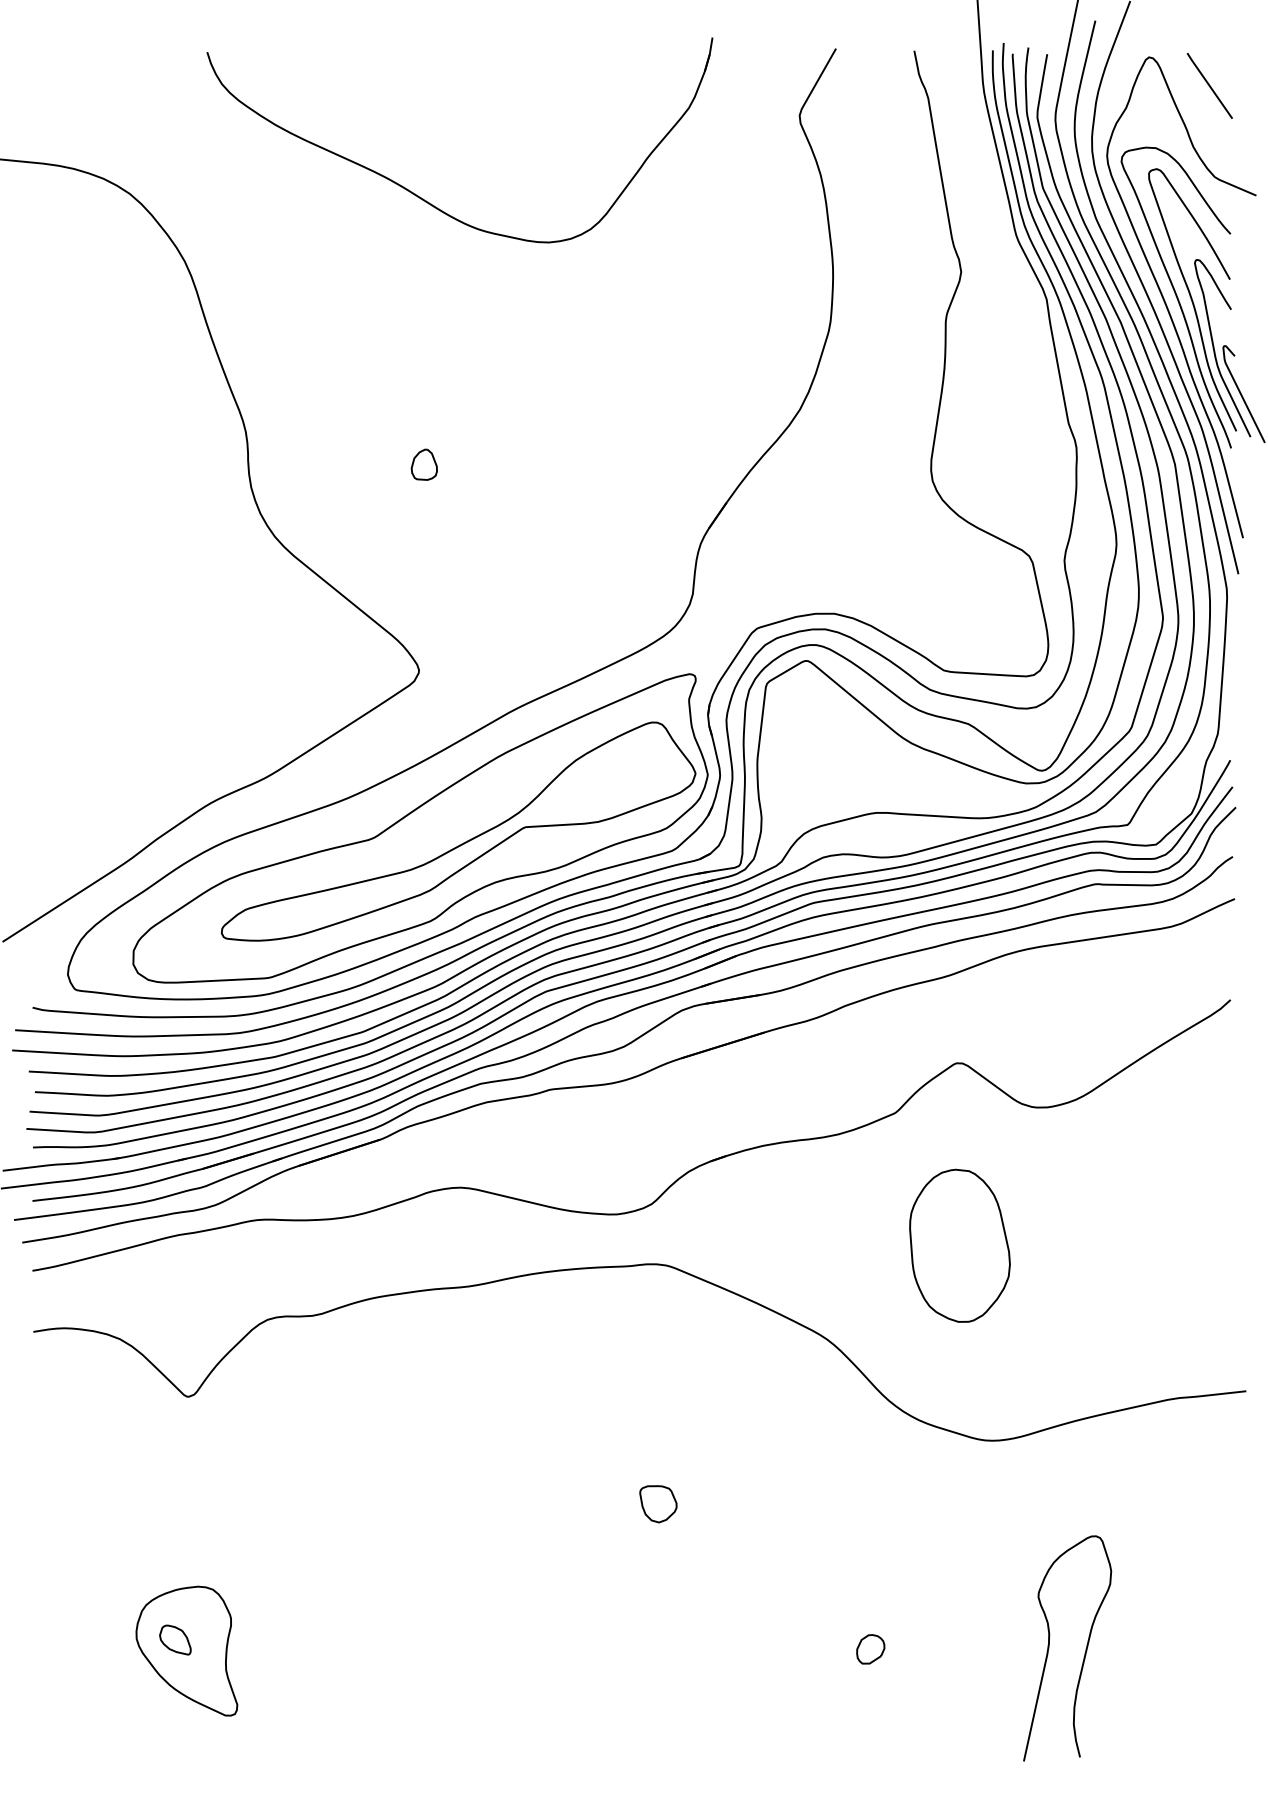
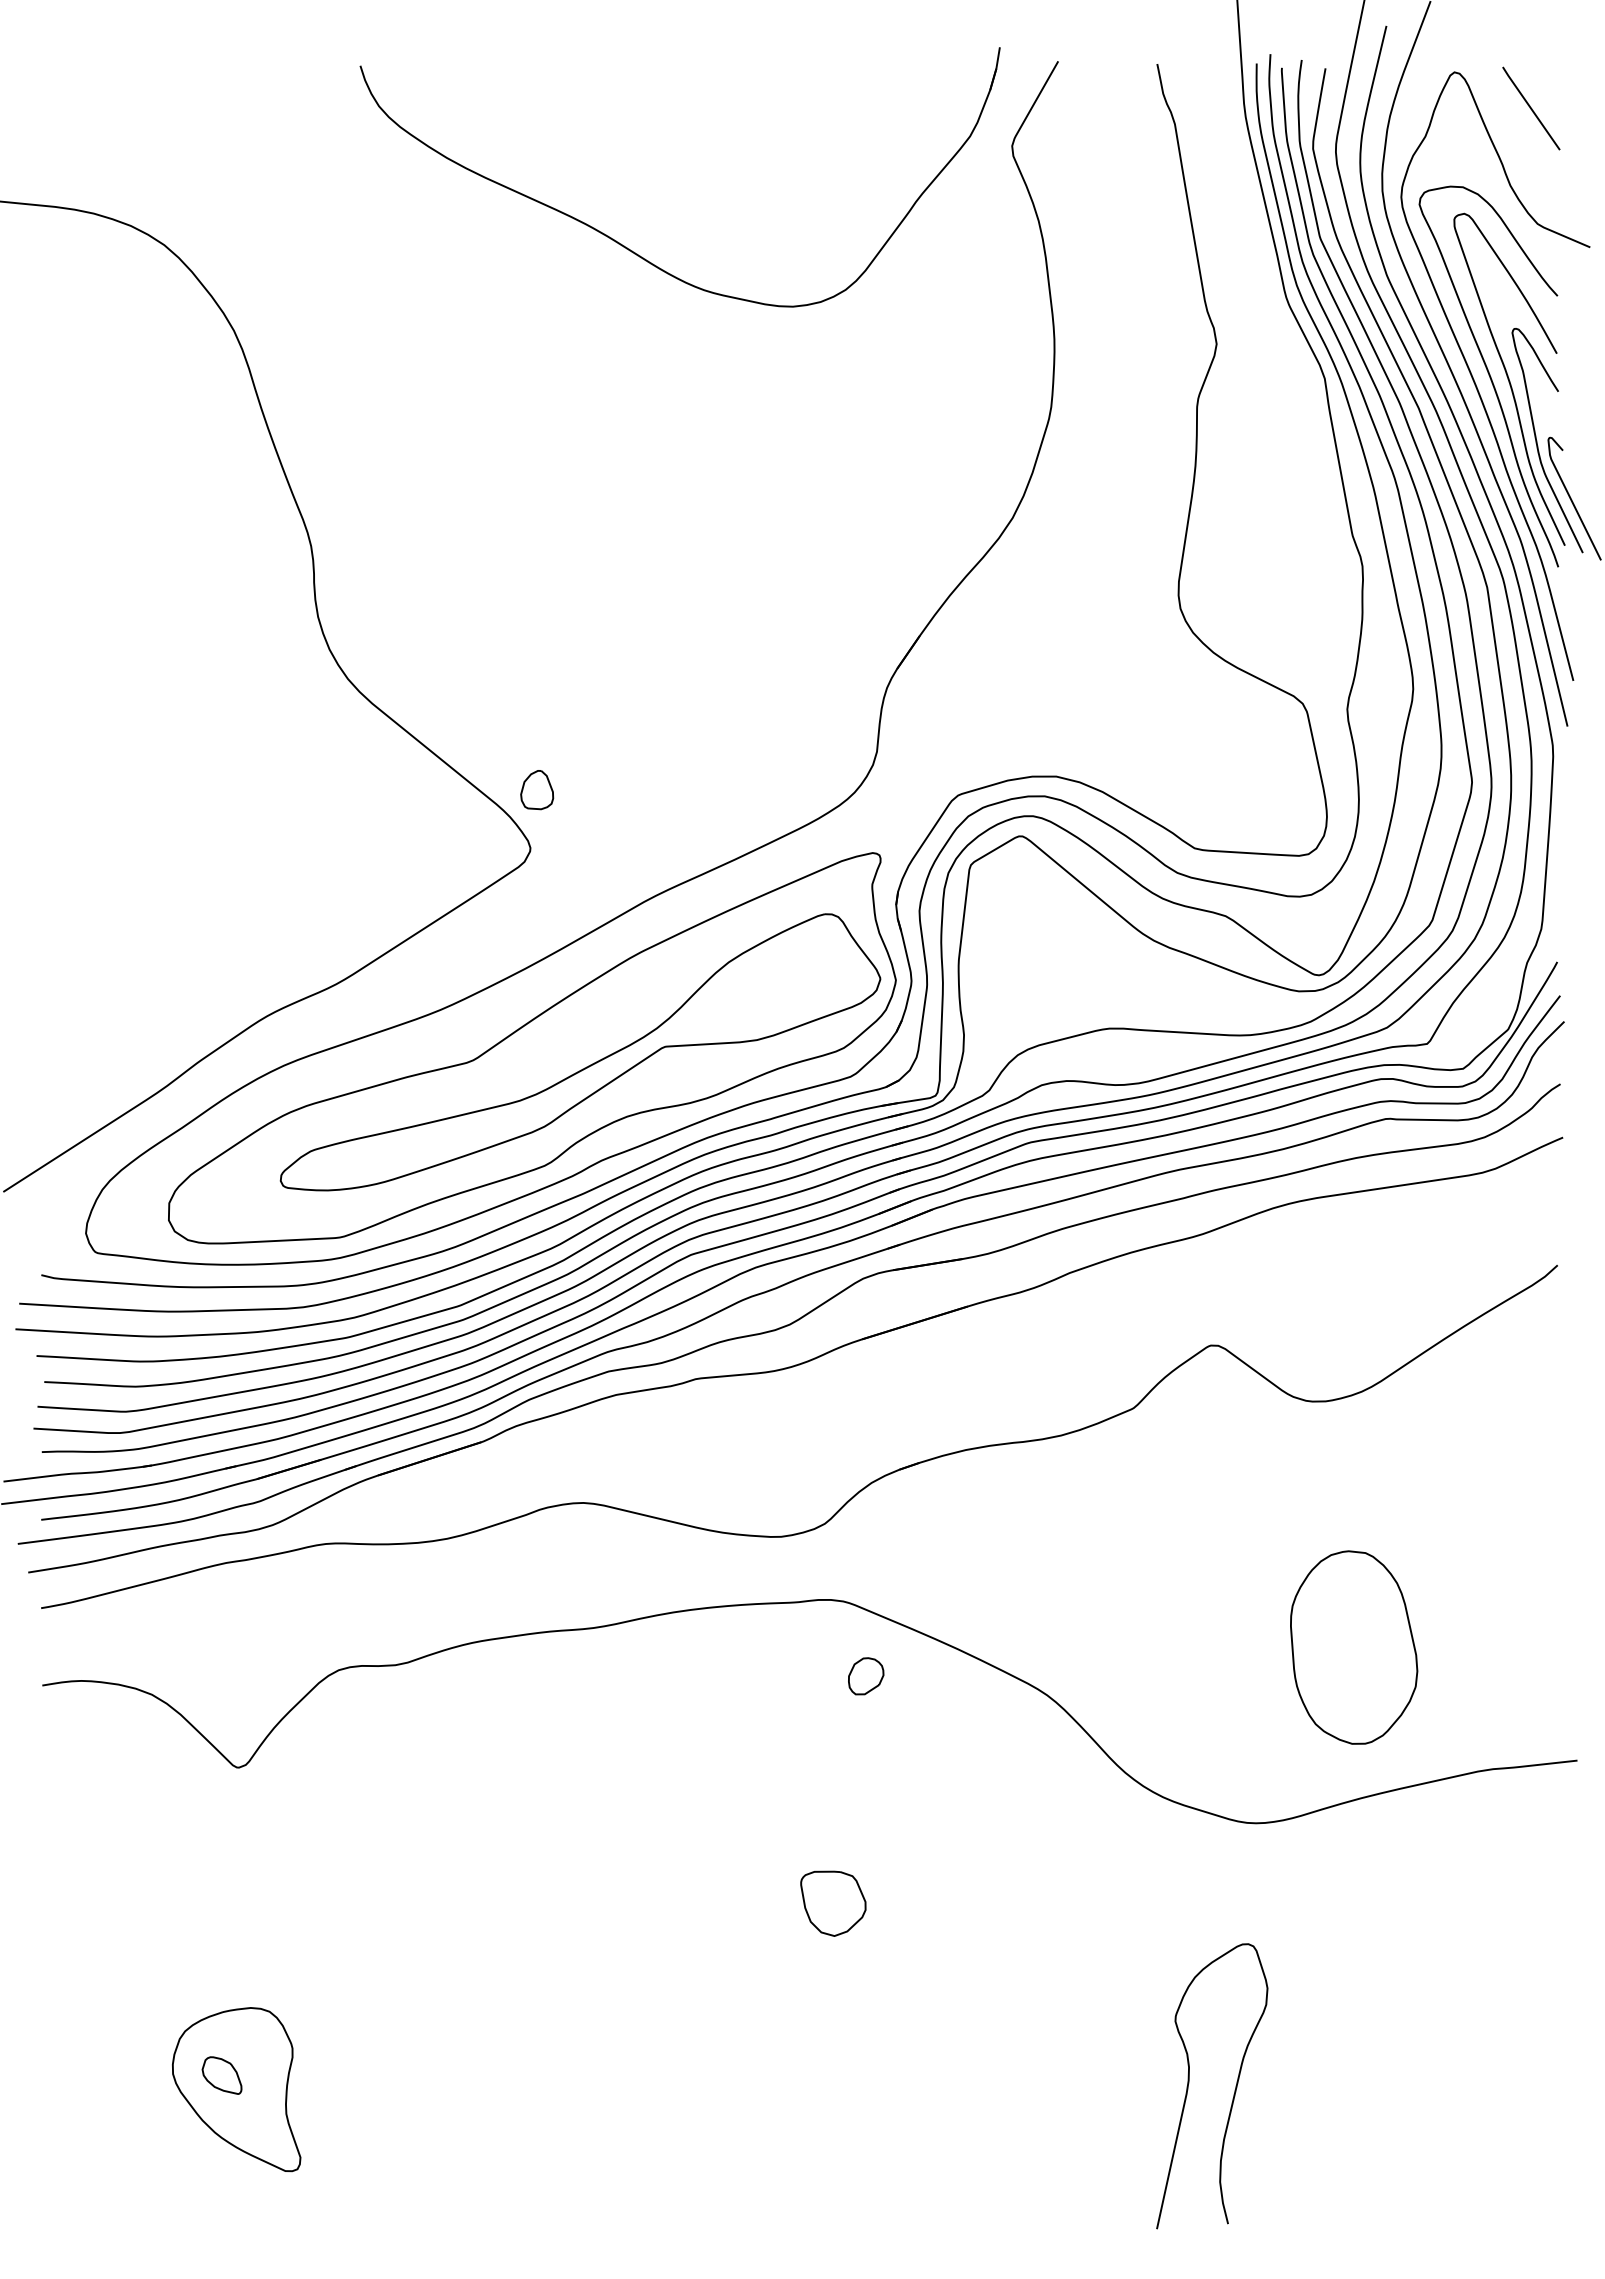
part: (422, 198) -> (632, 250), moved
part: (424, 465) -> (537, 790), moved
part: (960, 1245) -> (1354, 1647), moved
part: (658, 1504) -> (833, 1903), size x1.4
part: (871, 1649) -> (866, 1676), moved
curve: (1085, 1651) -> (1234, 2090), moved

